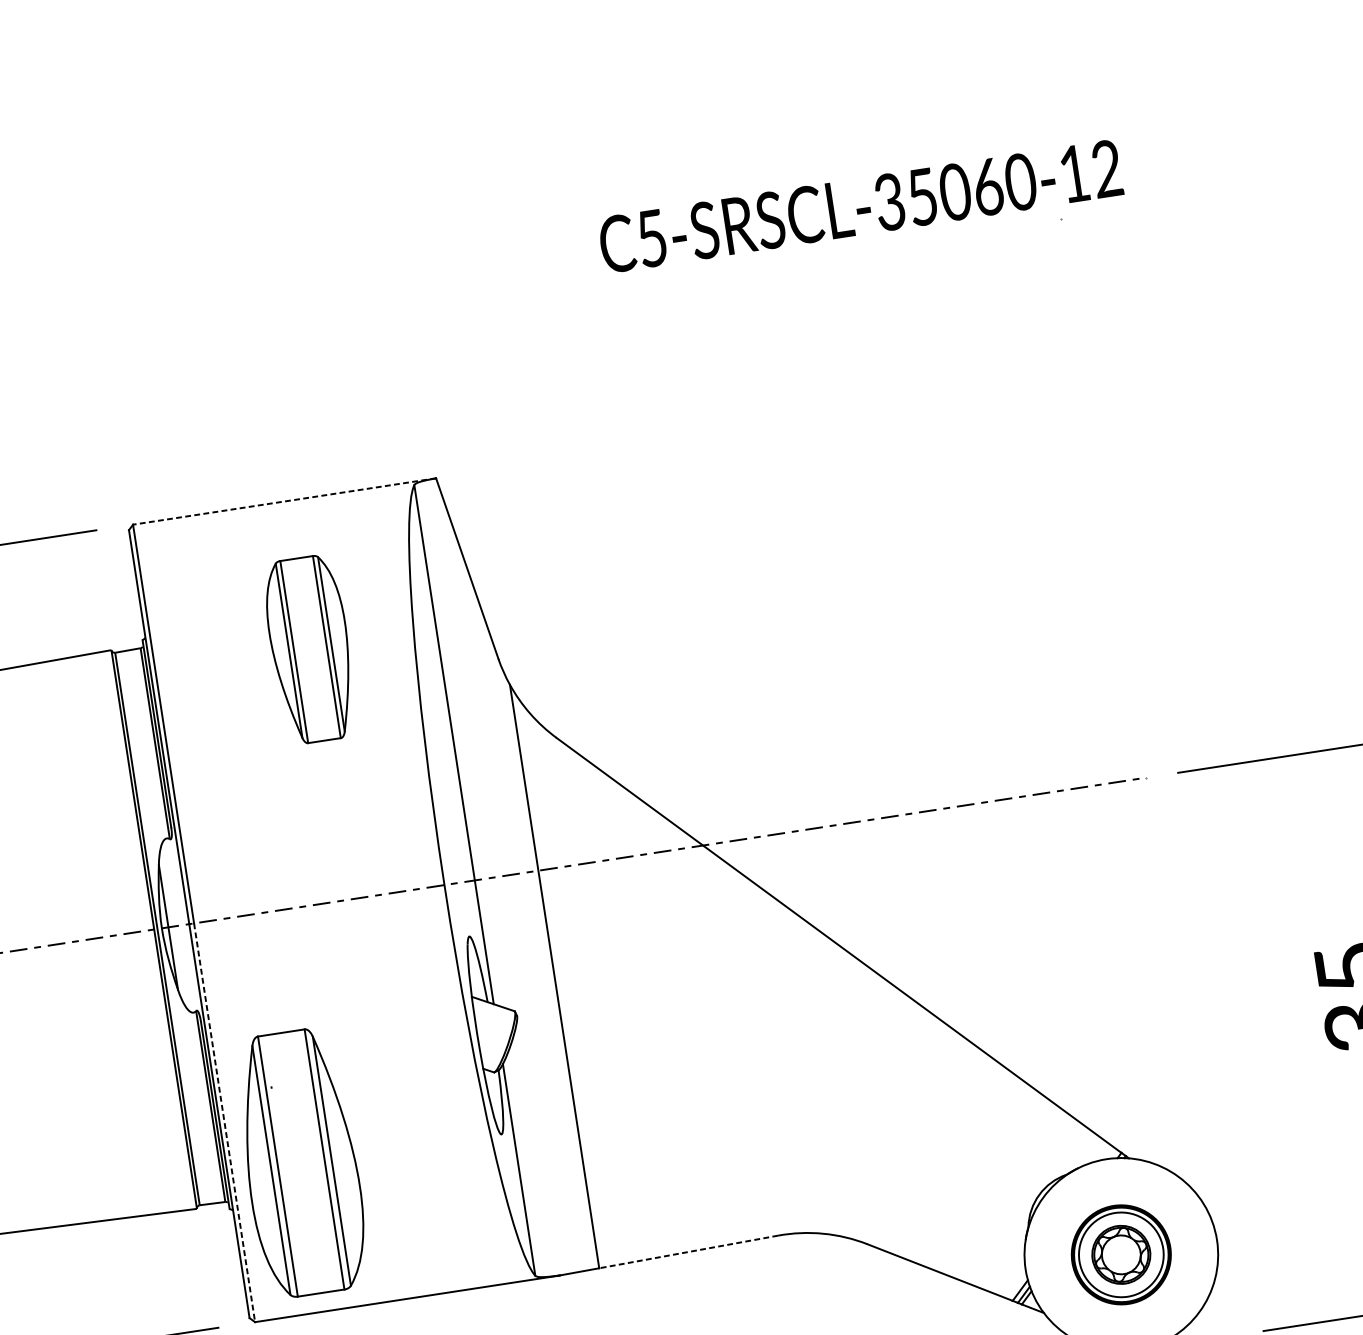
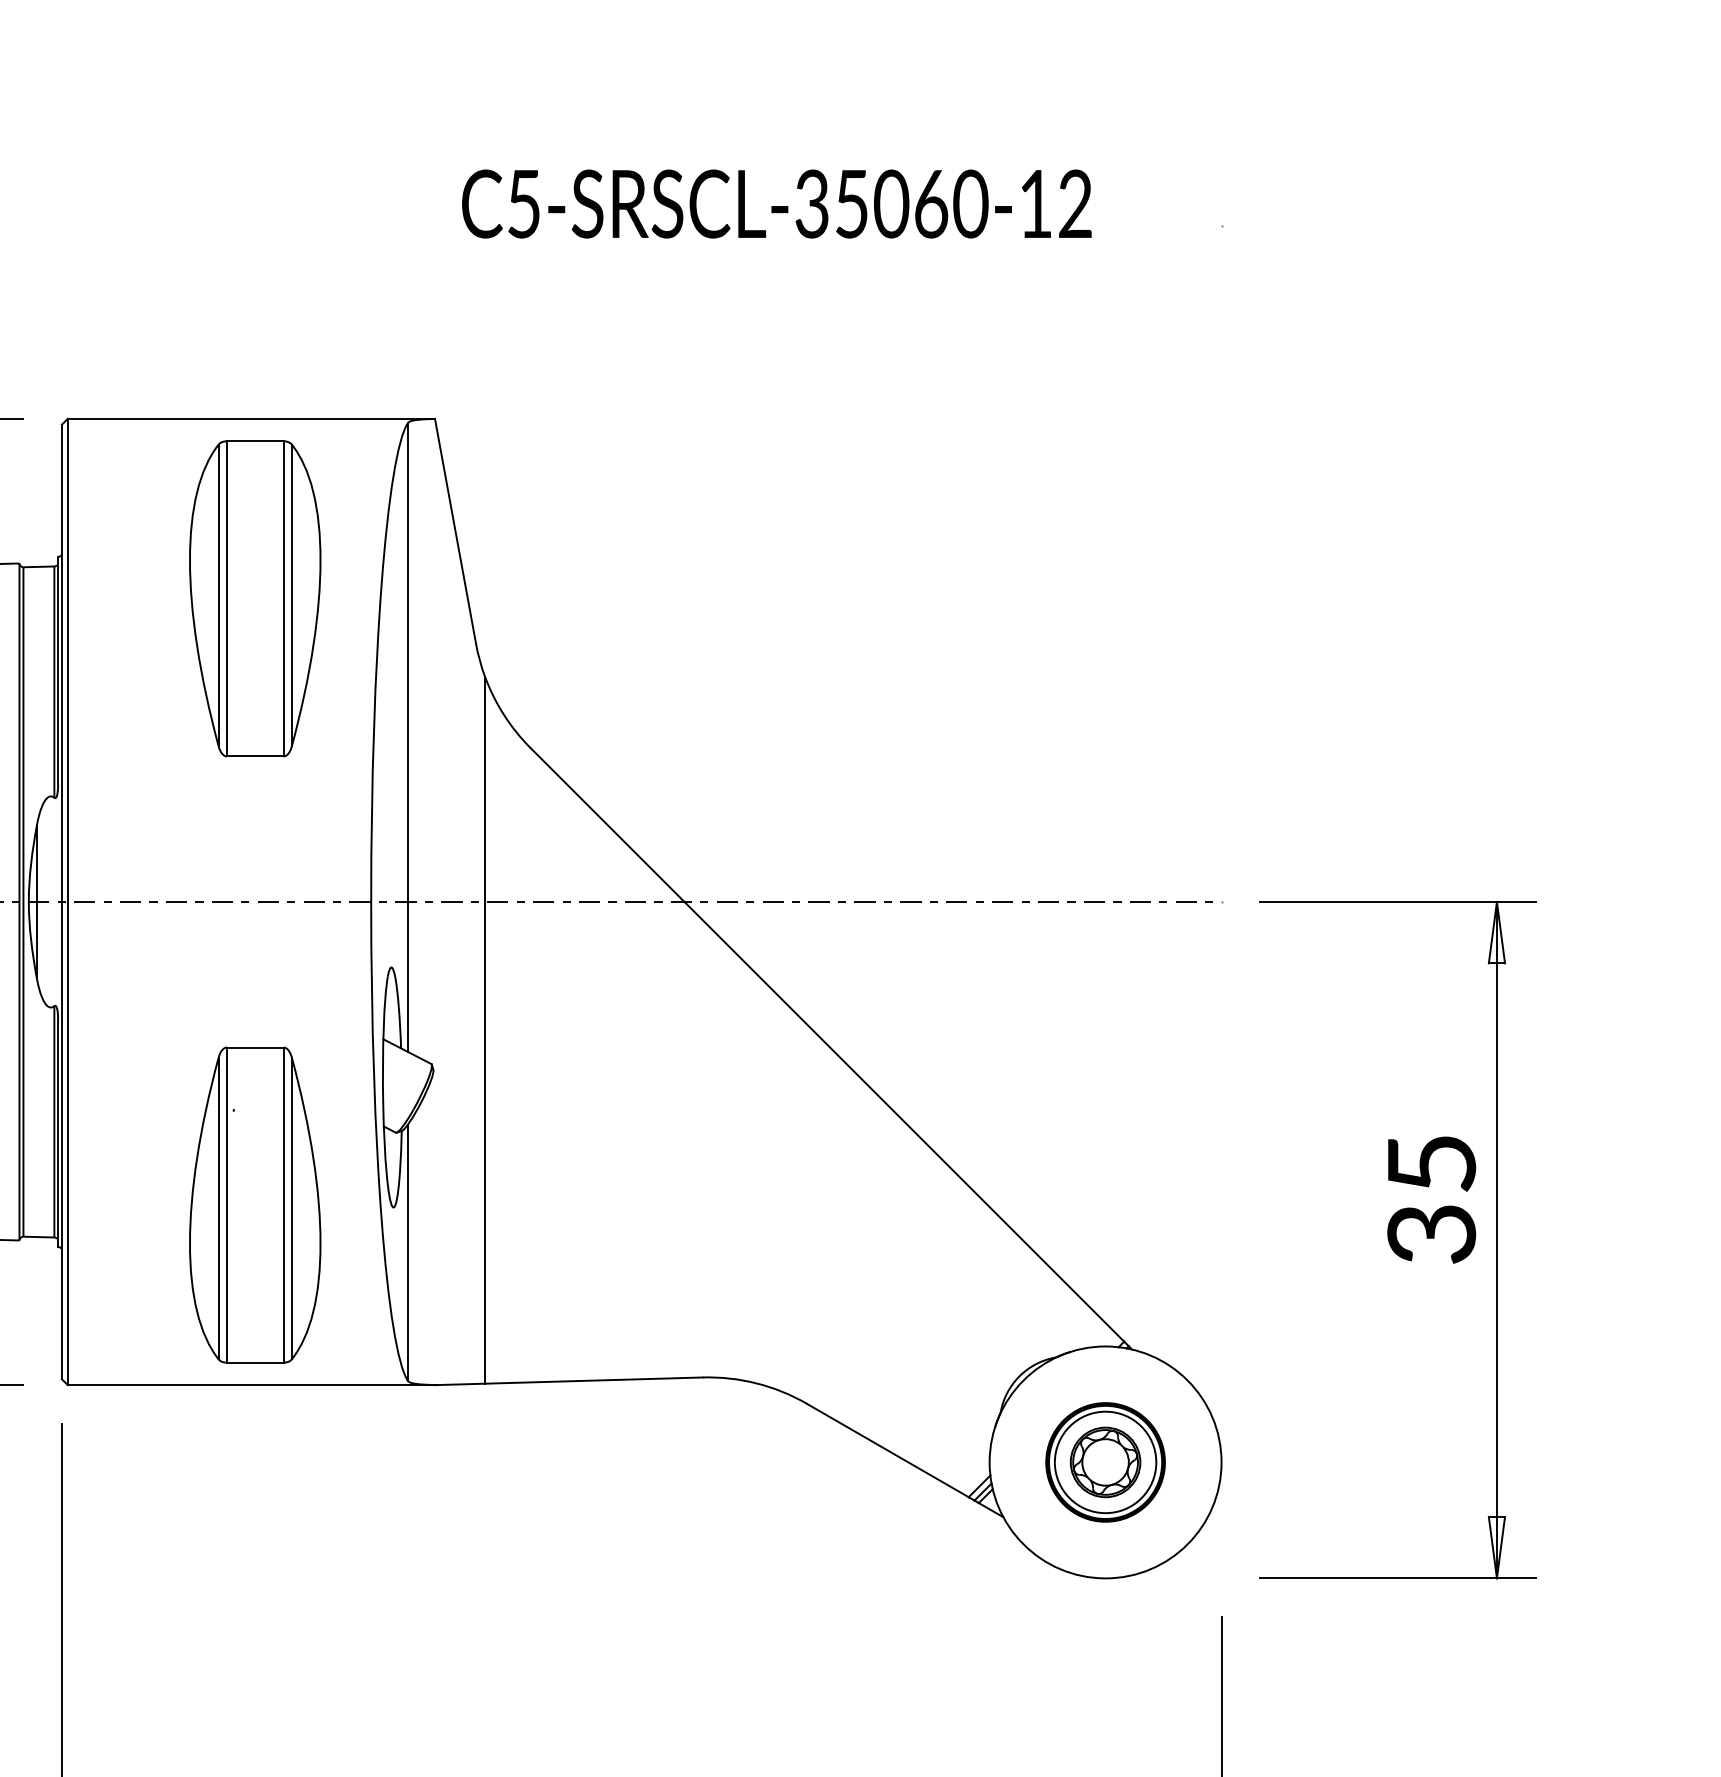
text: (860, 206) -> (776, 203), moved
line: (284, 501) -> (251, 418), dashed -> solid
part: (310, 649) -> (255, 598), size x1.43
line: (224, 1122) -> (67, 1143), dashed -> solid
part: (301, 1162) -> (255, 1204), moved
line: (688, 1251) -> (593, 1380), dashed -> solid

